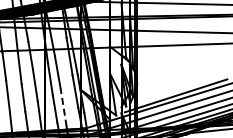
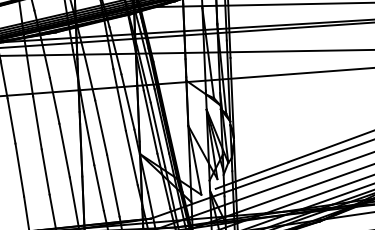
line: (63, 107) -> (113, 185), dashed -> solid

